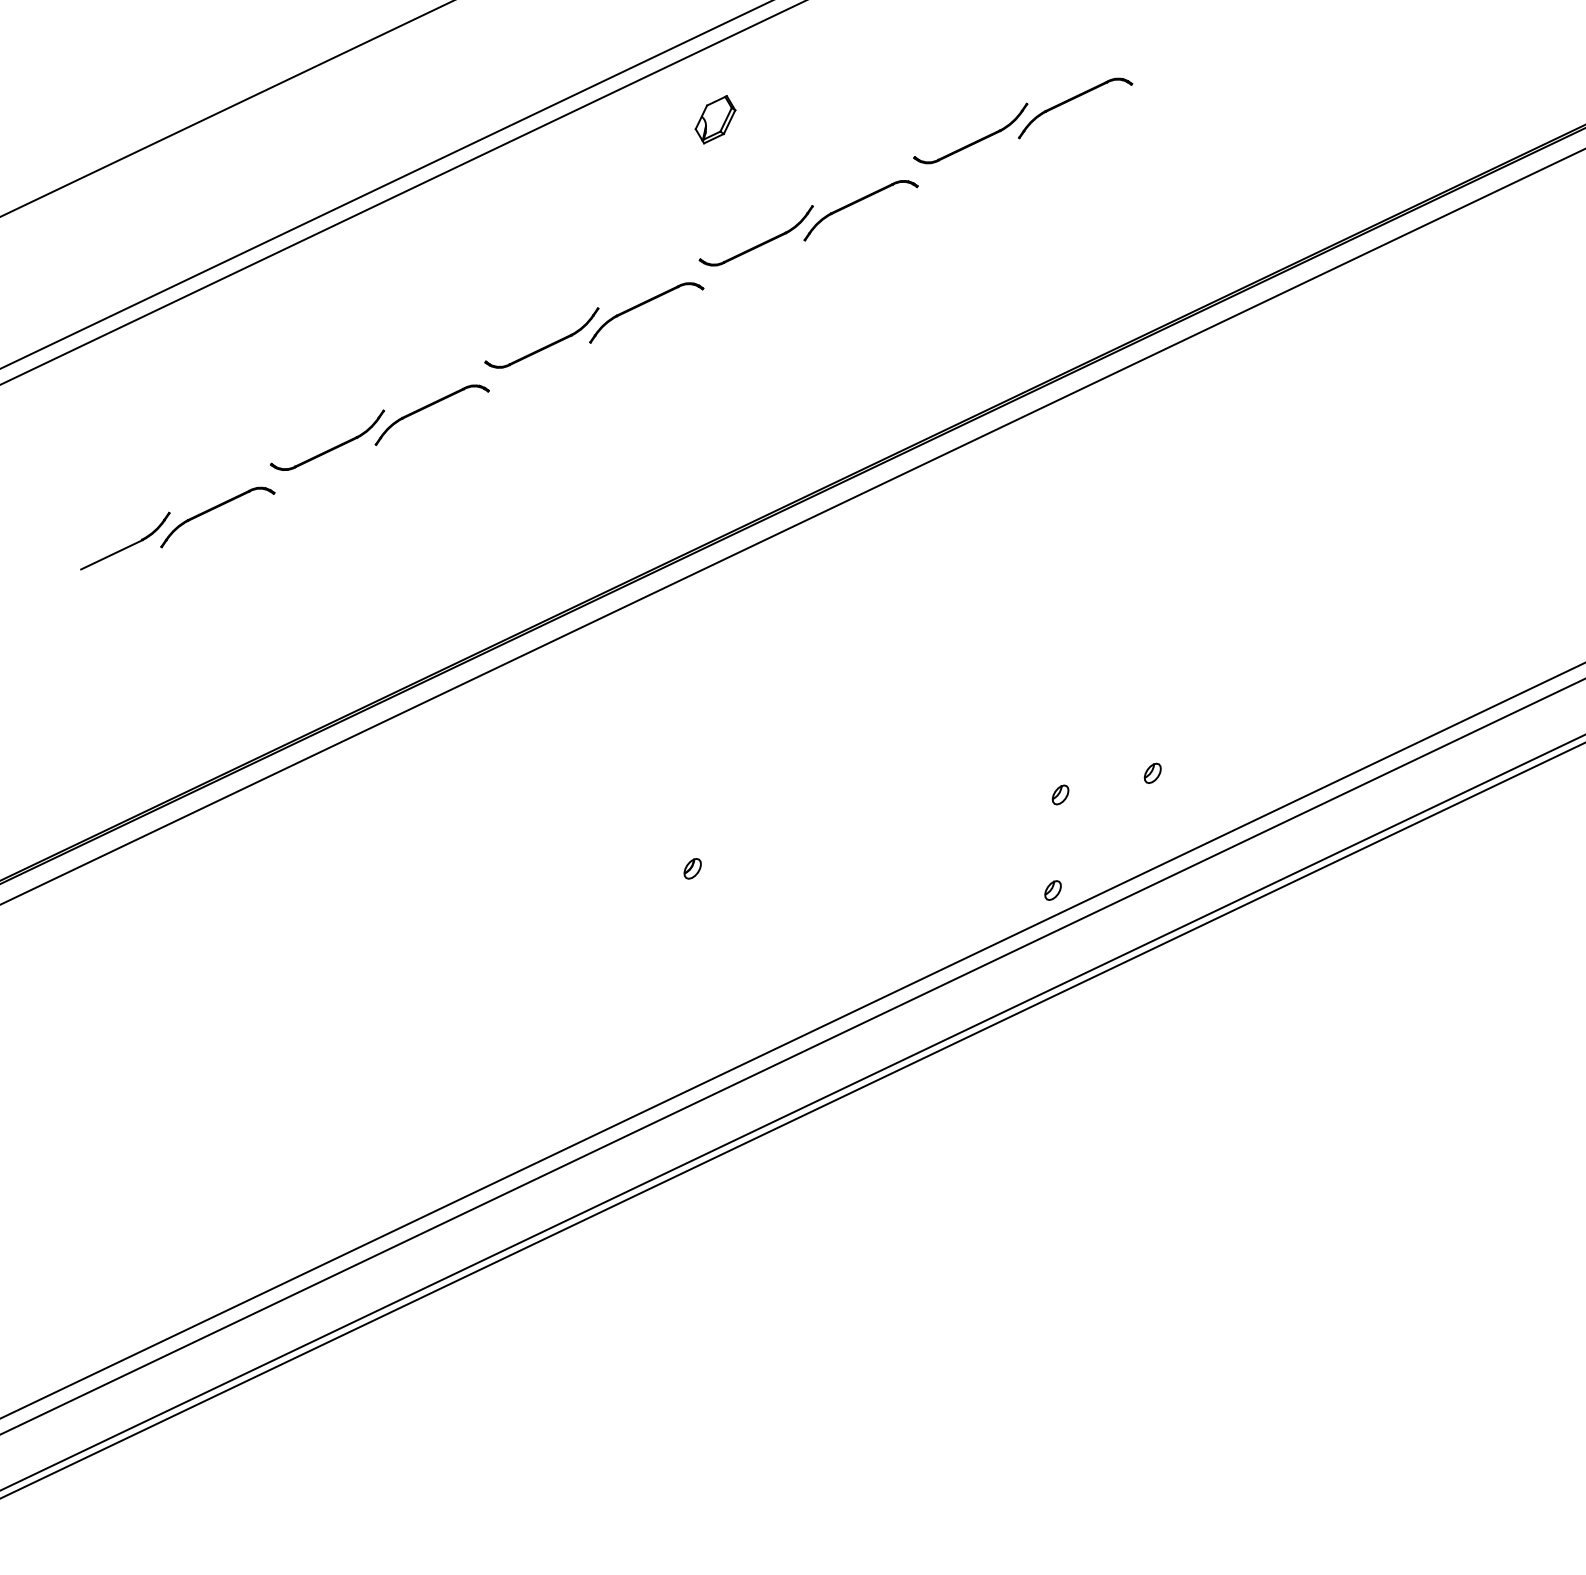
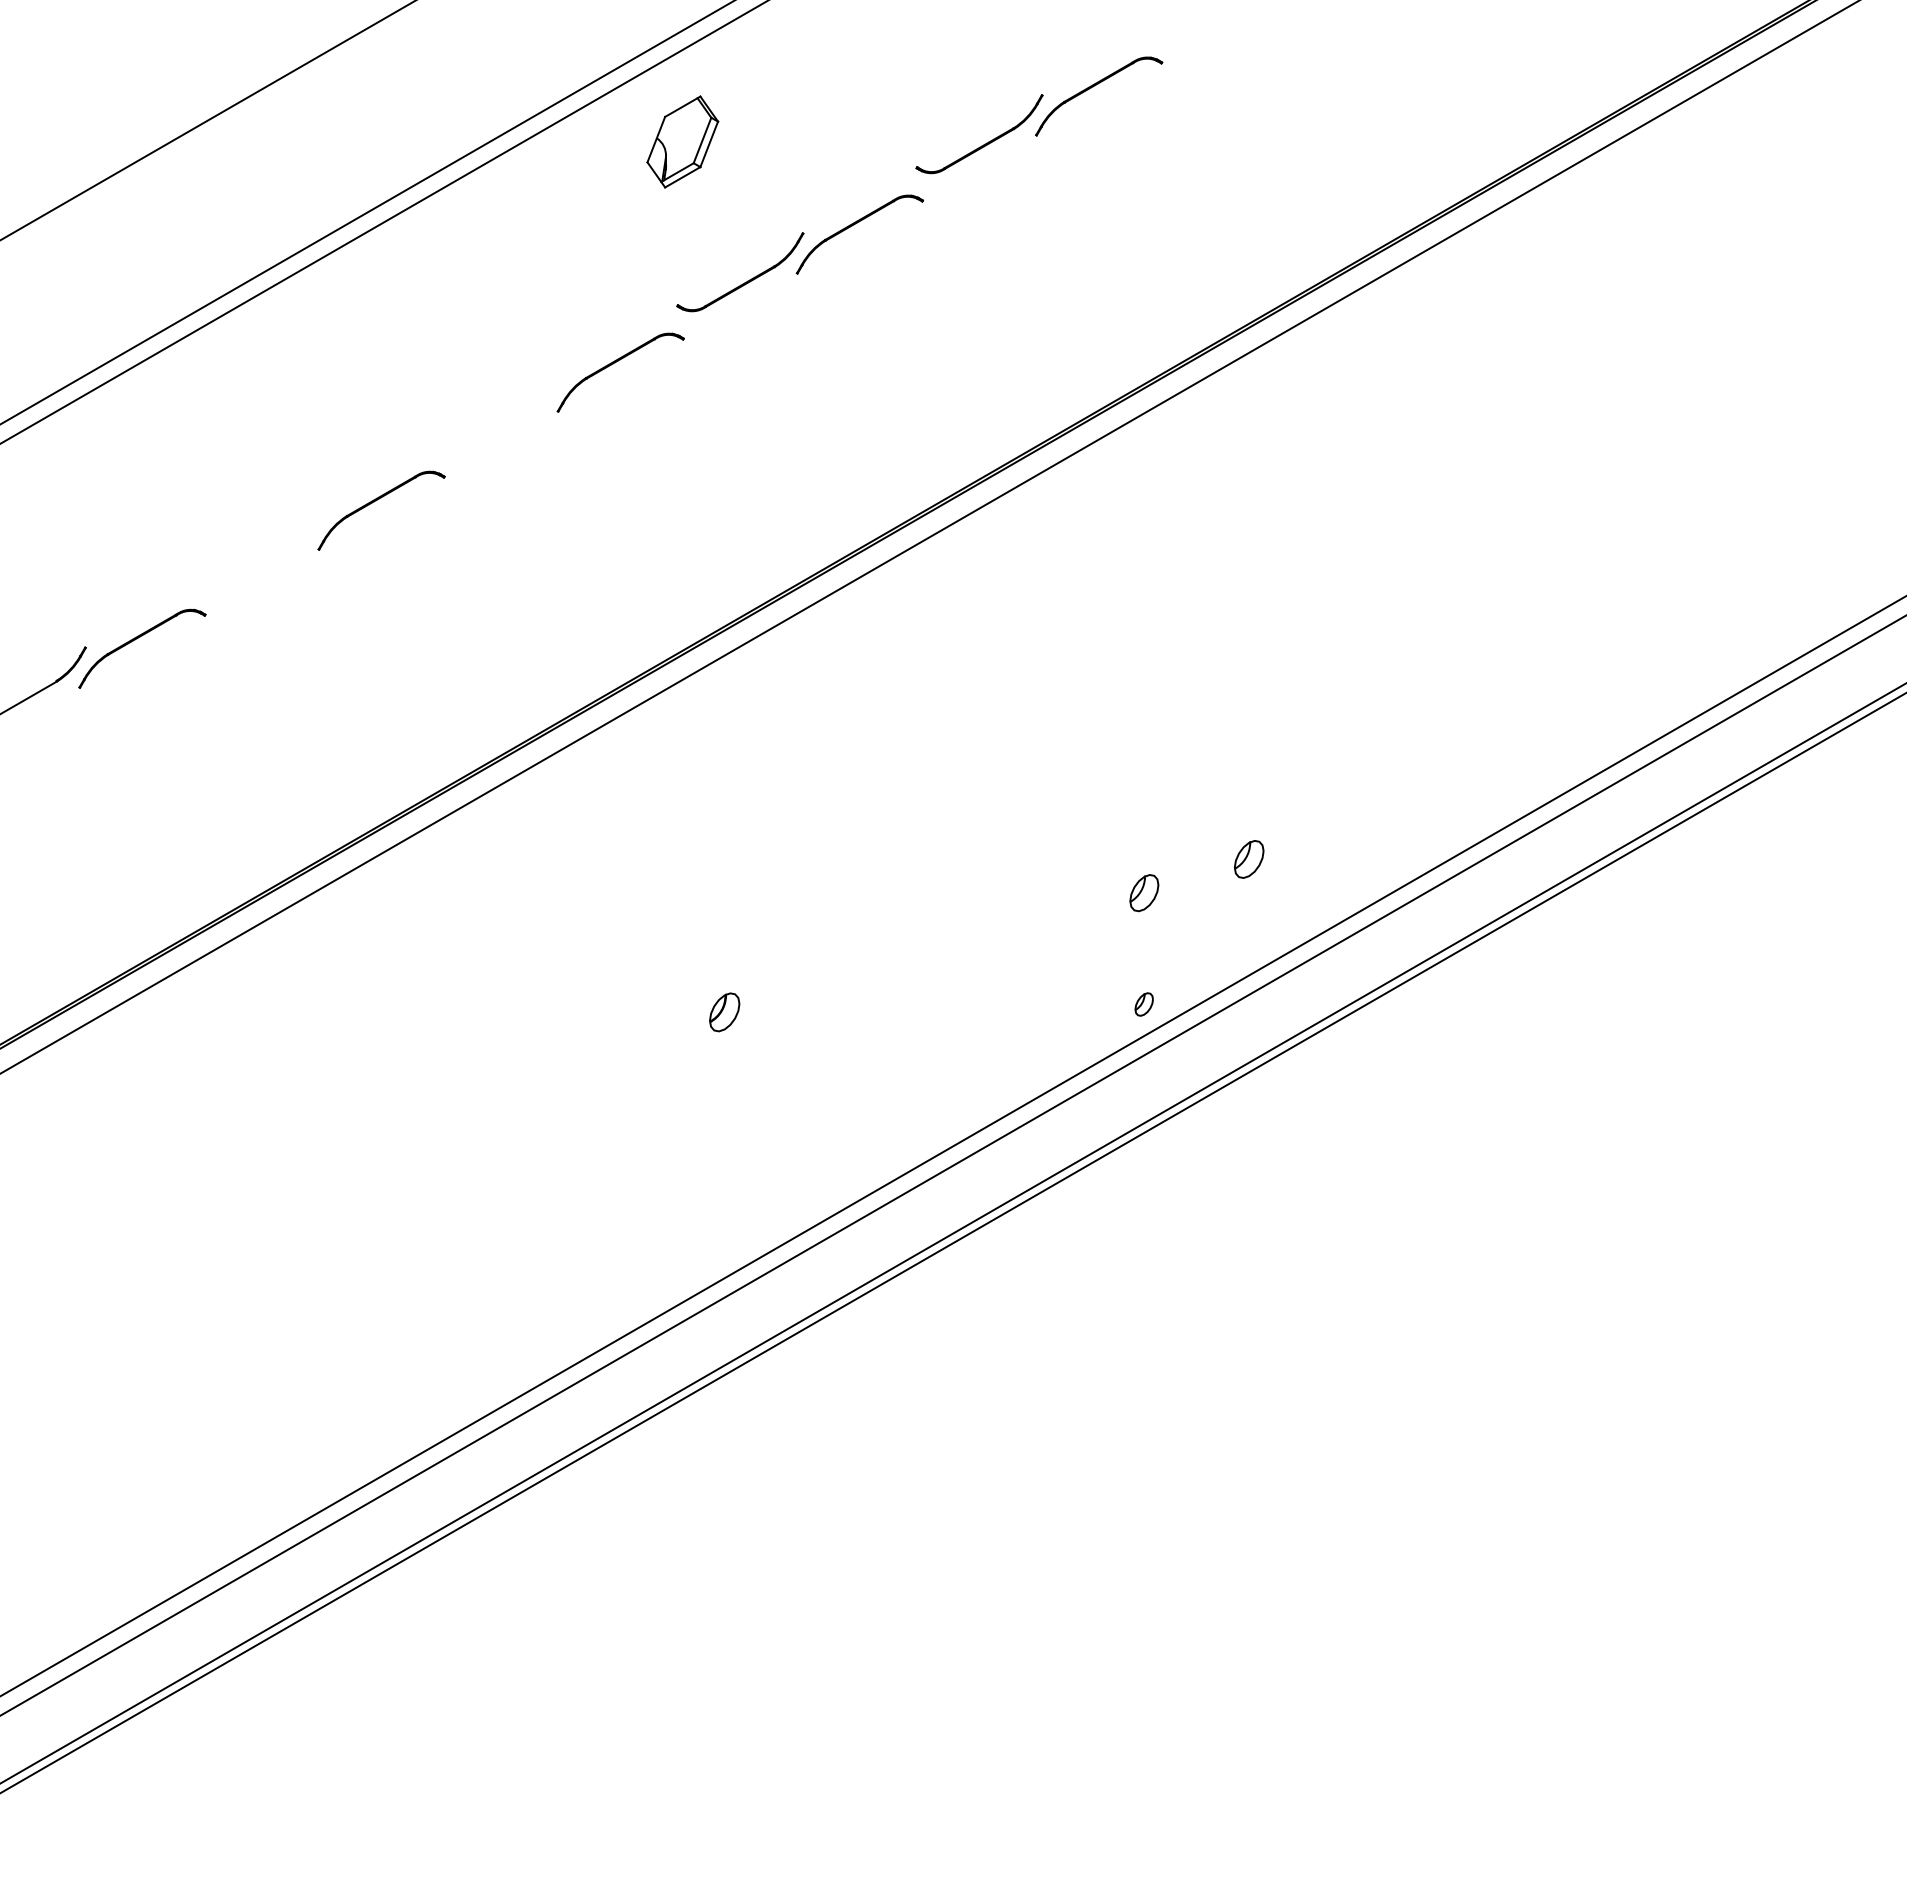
part: (715, 119) -> (682, 141), size x1.6
part: (547, 345) -> (508, 418), removed
part: (331, 448) -> (267, 557), removed
part: (1152, 773) -> (1248, 859), size x1.6
part: (1060, 794) -> (1143, 892), size x1.6
part: (692, 868) -> (724, 1011), size x1.6

